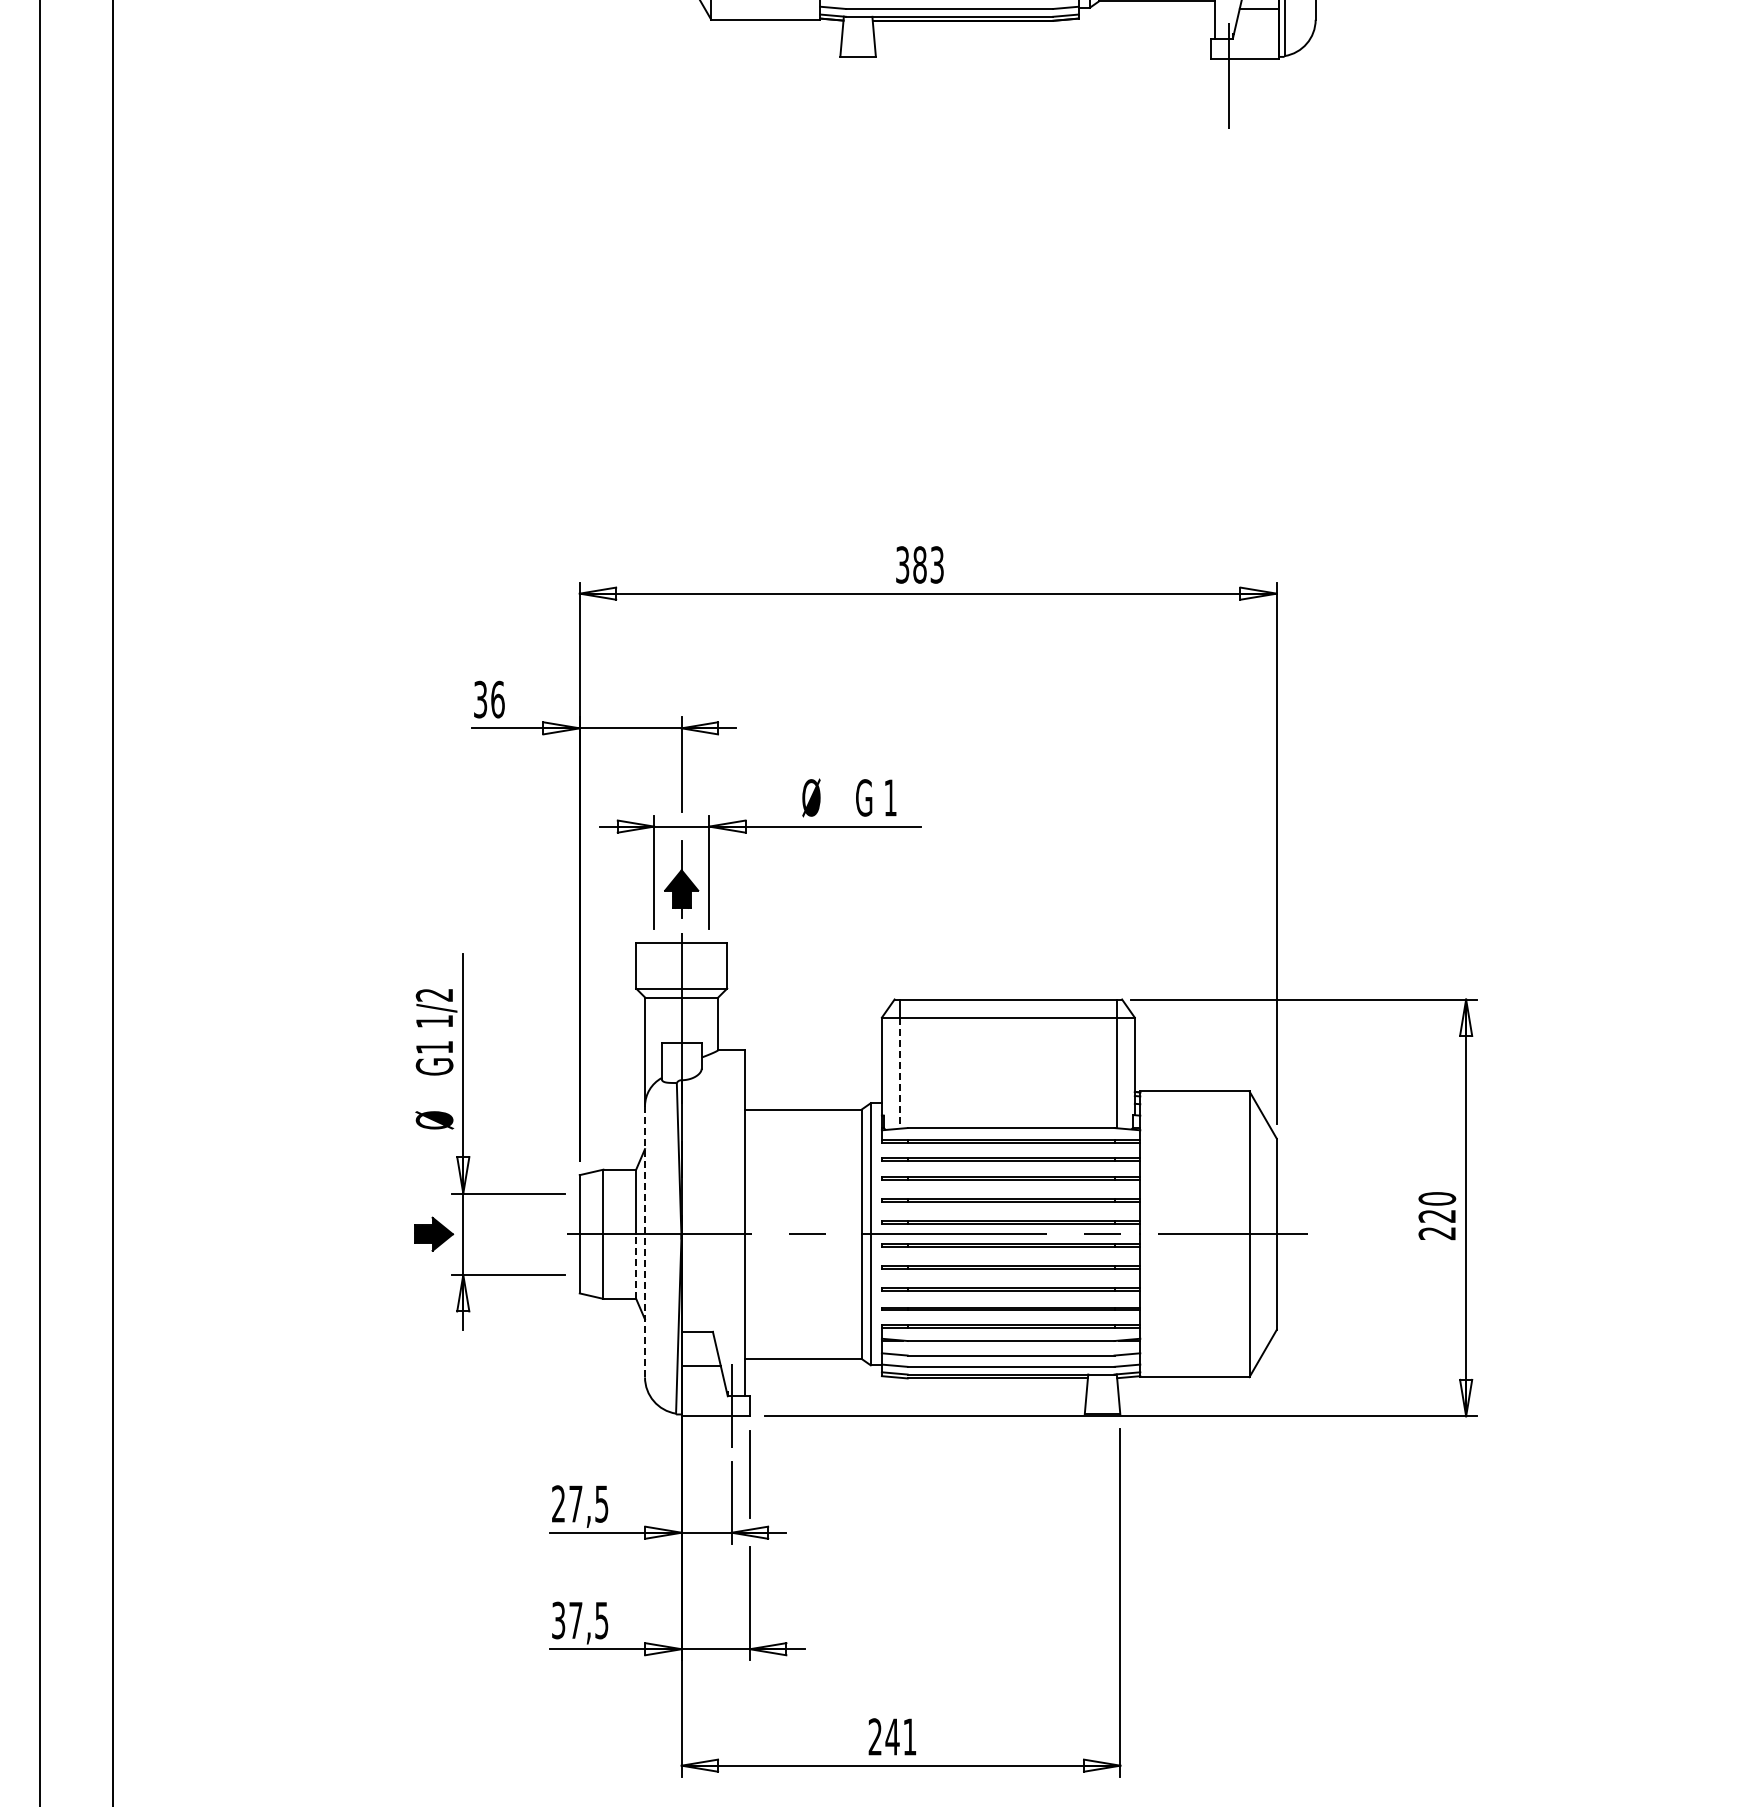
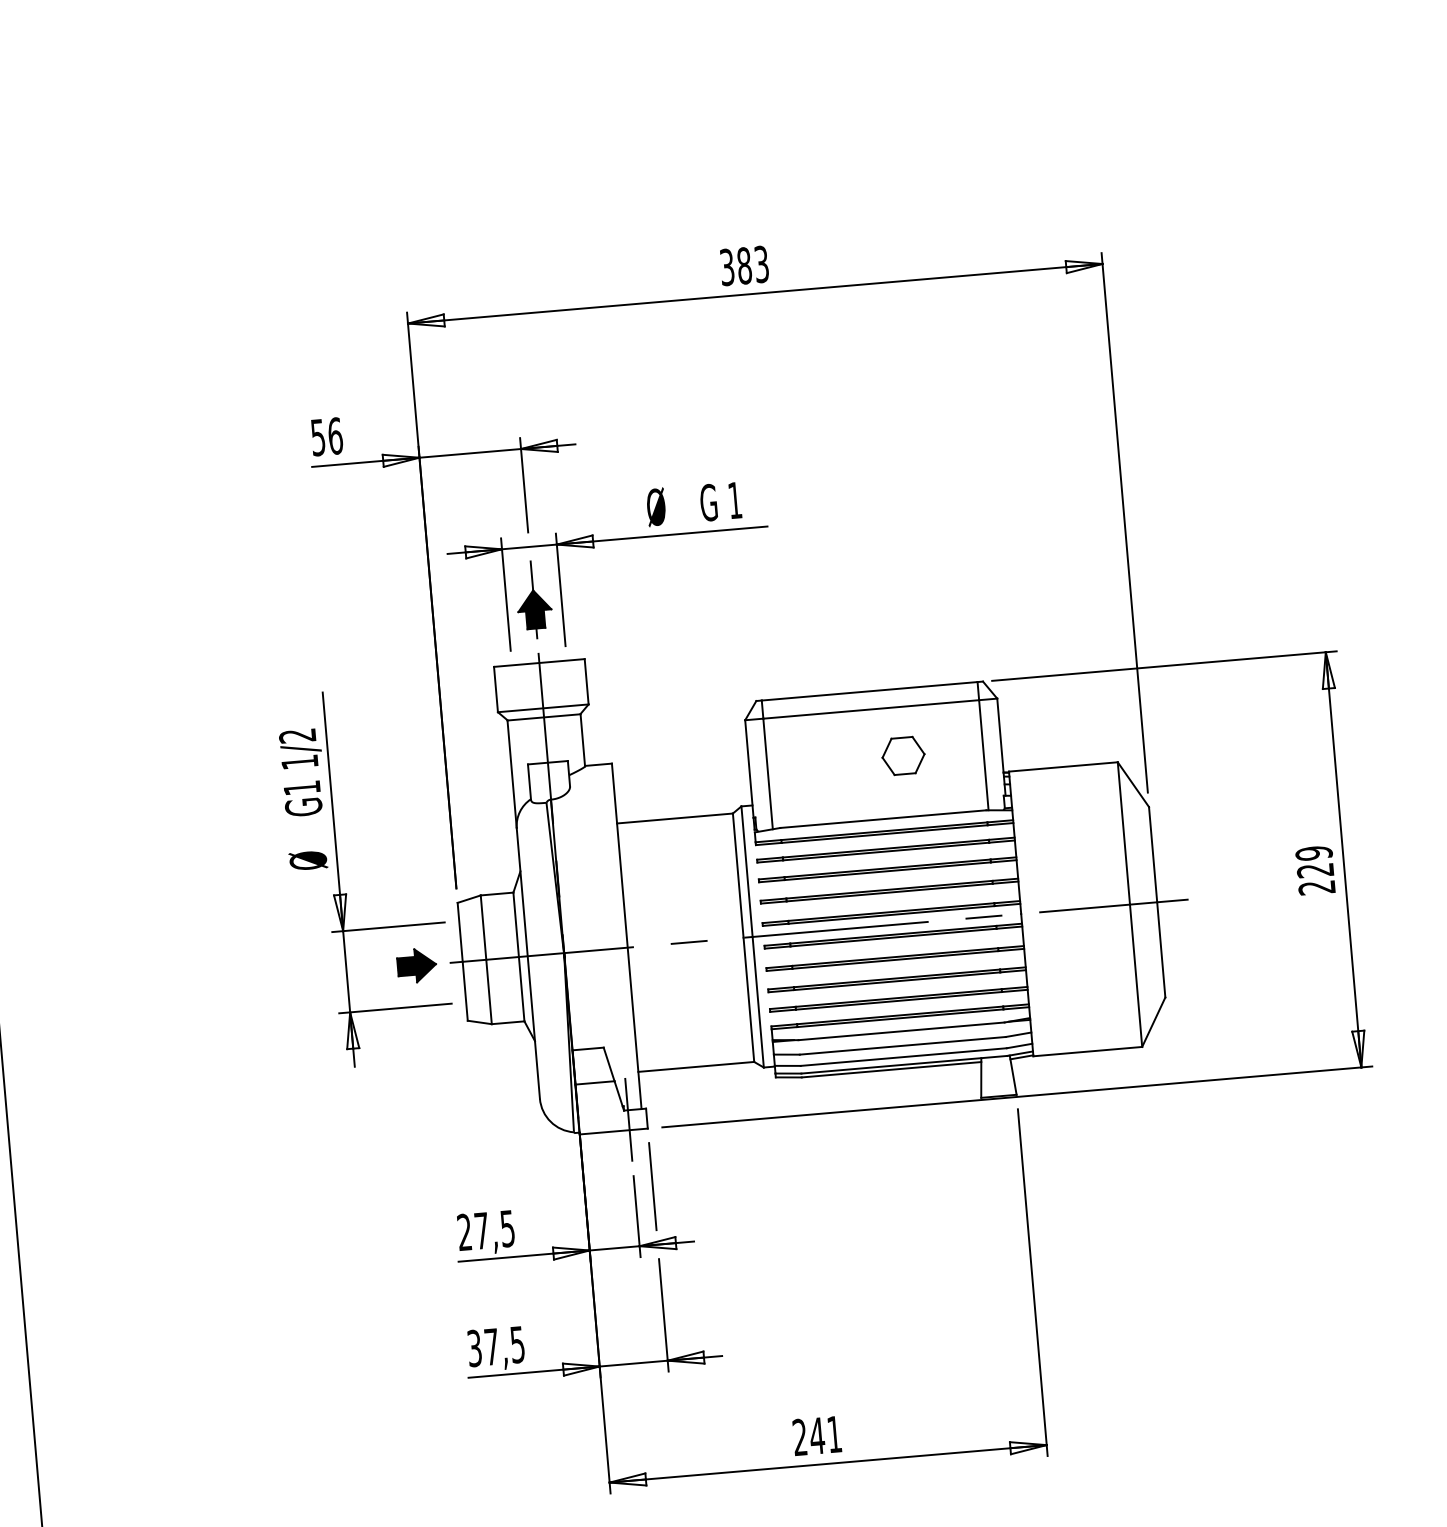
text: (480, 698) -> (318, 436), 36 -> 56
part: (1036, 1066) -> (903, 755), added
line: (900, 1073) -> (768, 774), dashed -> solid
text: (1437, 1198) -> (1314, 852), 220 -> 229
part: (434, 1233) -> (417, 964), moved
line: (645, 1241) -> (528, 963), dashed -> solid
line: (636, 1266) -> (521, 989), dashed -> solid

